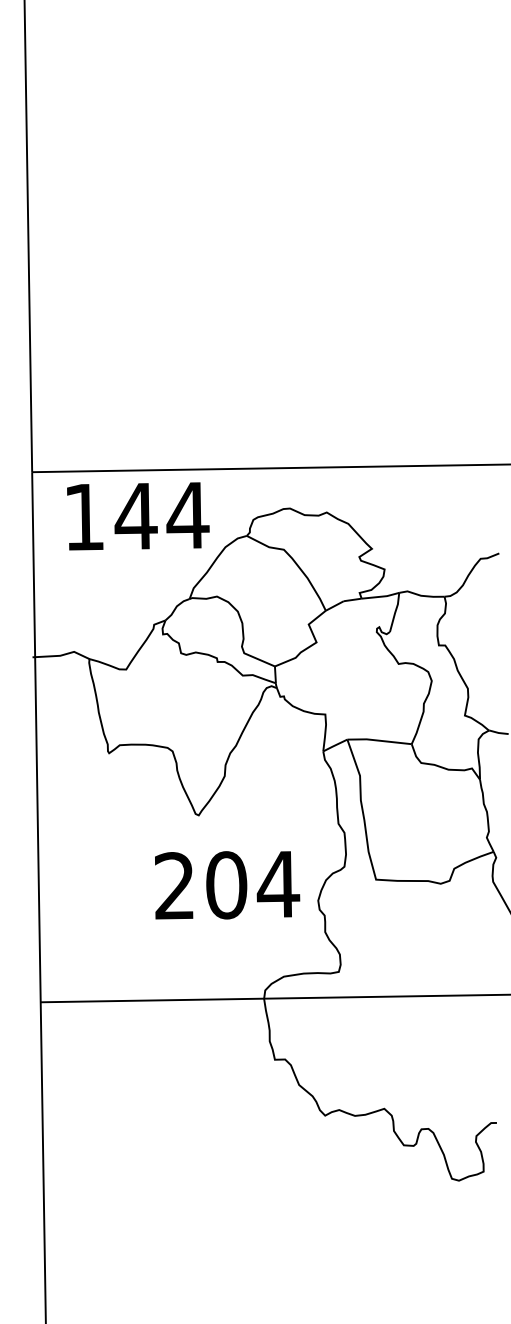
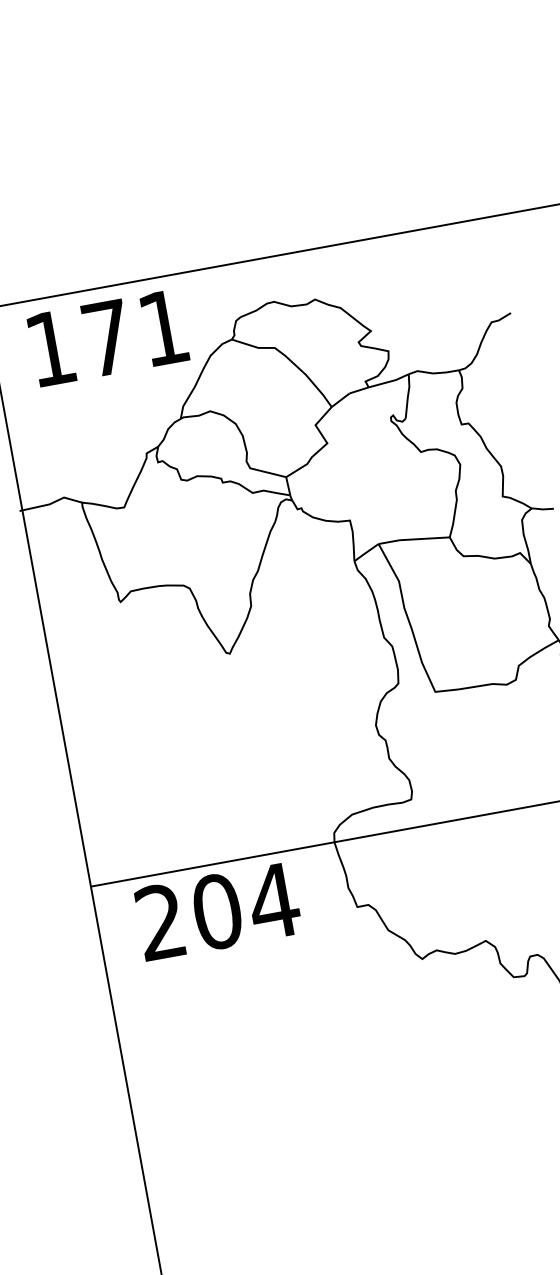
text: (161, 515) -> (134, 332), 144 -> 171
text: (227, 885) -> (218, 911), moved

